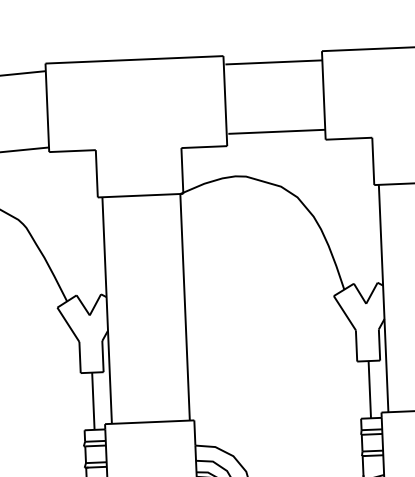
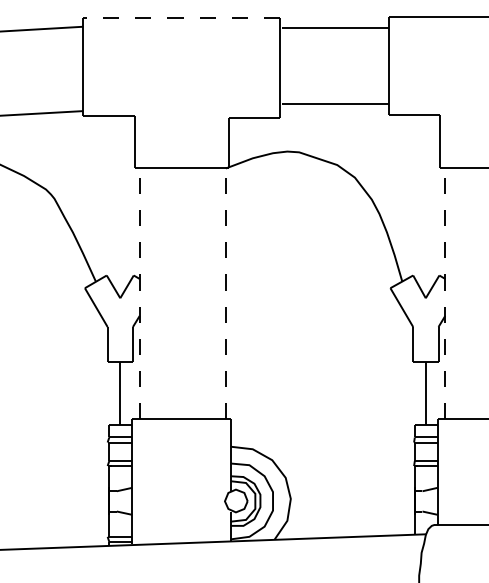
line: (133, 59) -> (180, 18), solid -> dashed
line: (383, 298) -> (445, 293), solid -> dashed
line: (184, 307) -> (225, 293), solid -> dashed
line: (106, 310) -> (139, 293), solid -> dashed

